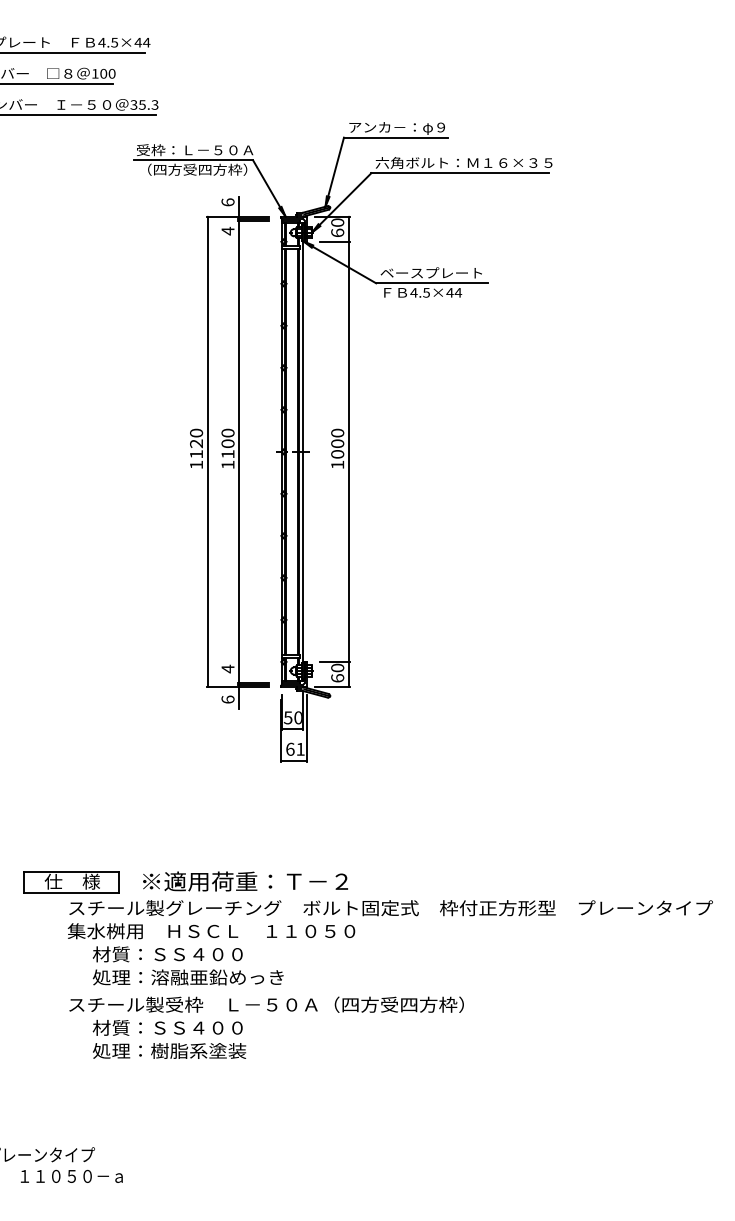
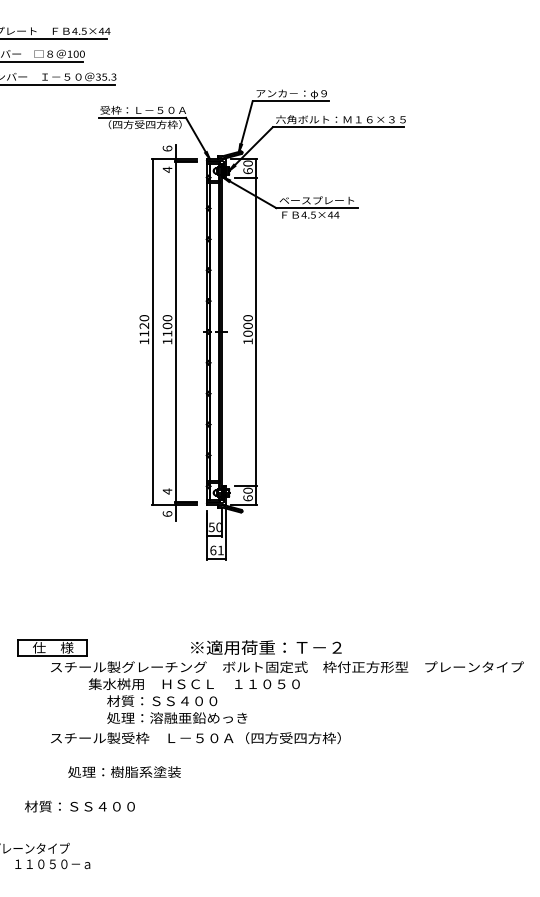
text: (245, 881) -> (266, 647), moved
text: (211, 954) -> (194, 701), moved
text: (167, 1027) -> (79, 806), moved

